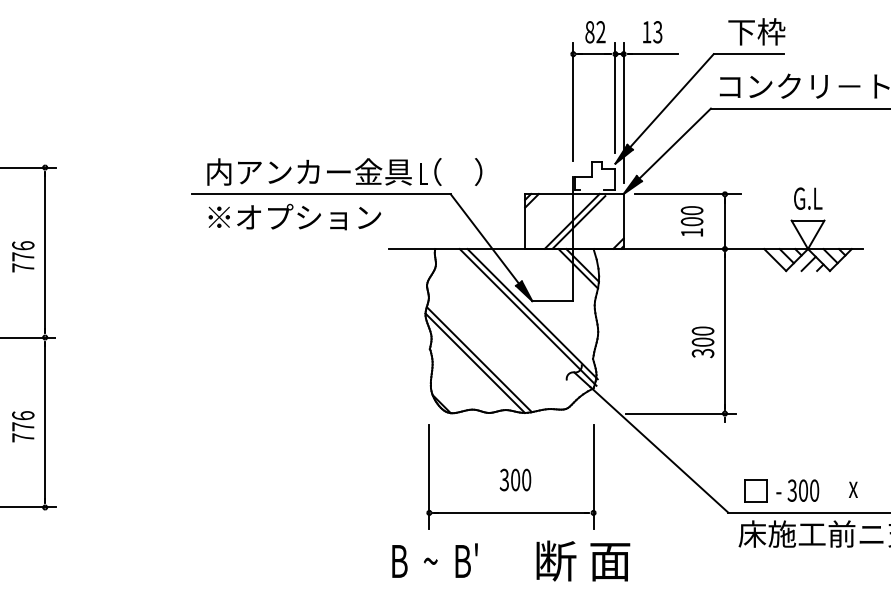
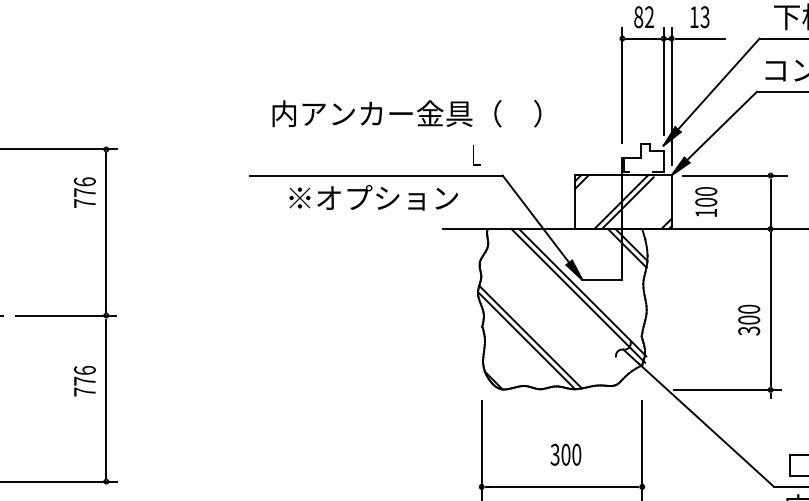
text: (344, 171) -> (406, 113), moved
text: (294, 216) -> (373, 197), moved
text: (691, 221) -> (705, 202), moved
text: (23, 256) -> (85, 192), moved
text: (23, 426) -> (85, 380), moved

